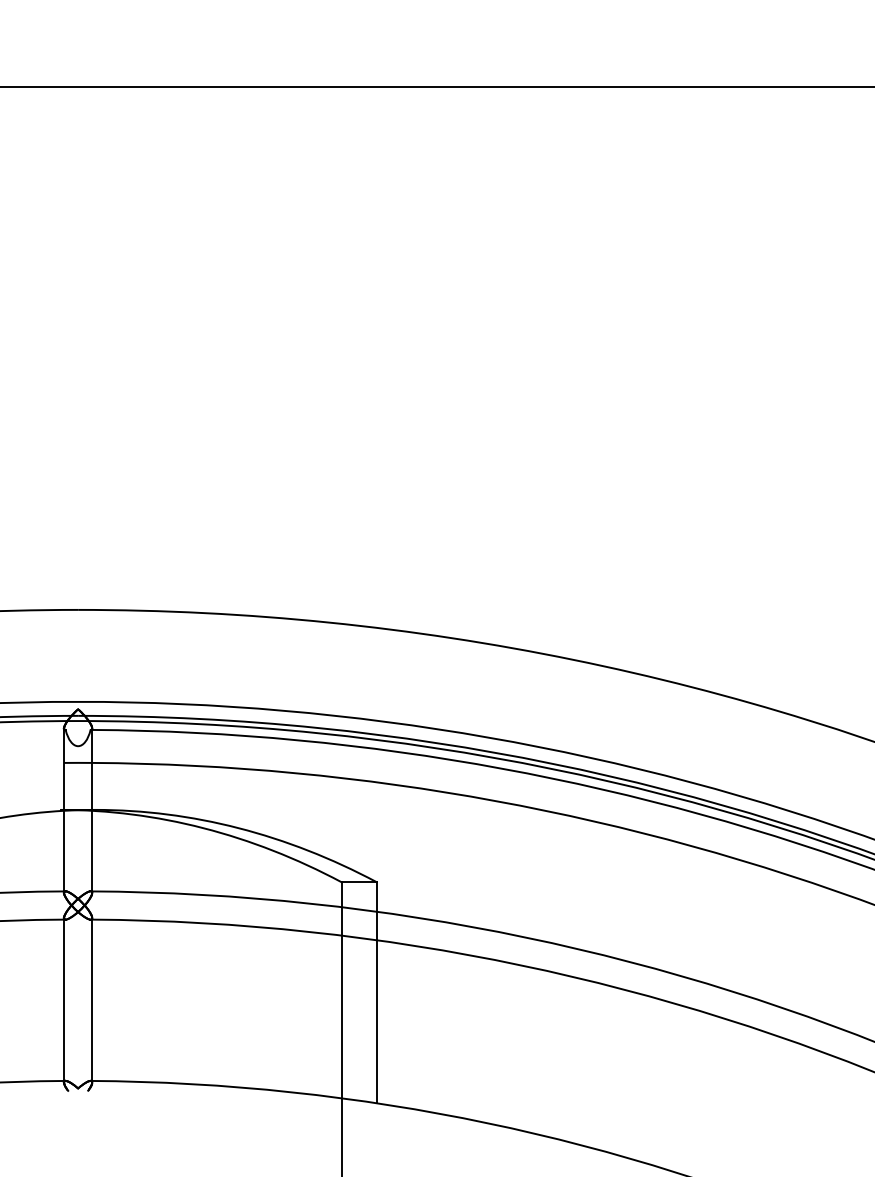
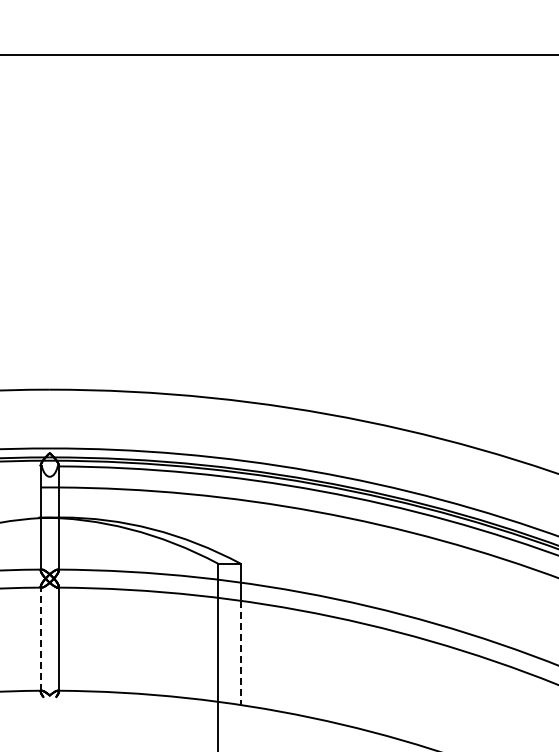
line: (63, 999) -> (40, 638), solid -> dashed
line: (376, 1022) -> (240, 653), solid -> dashed

